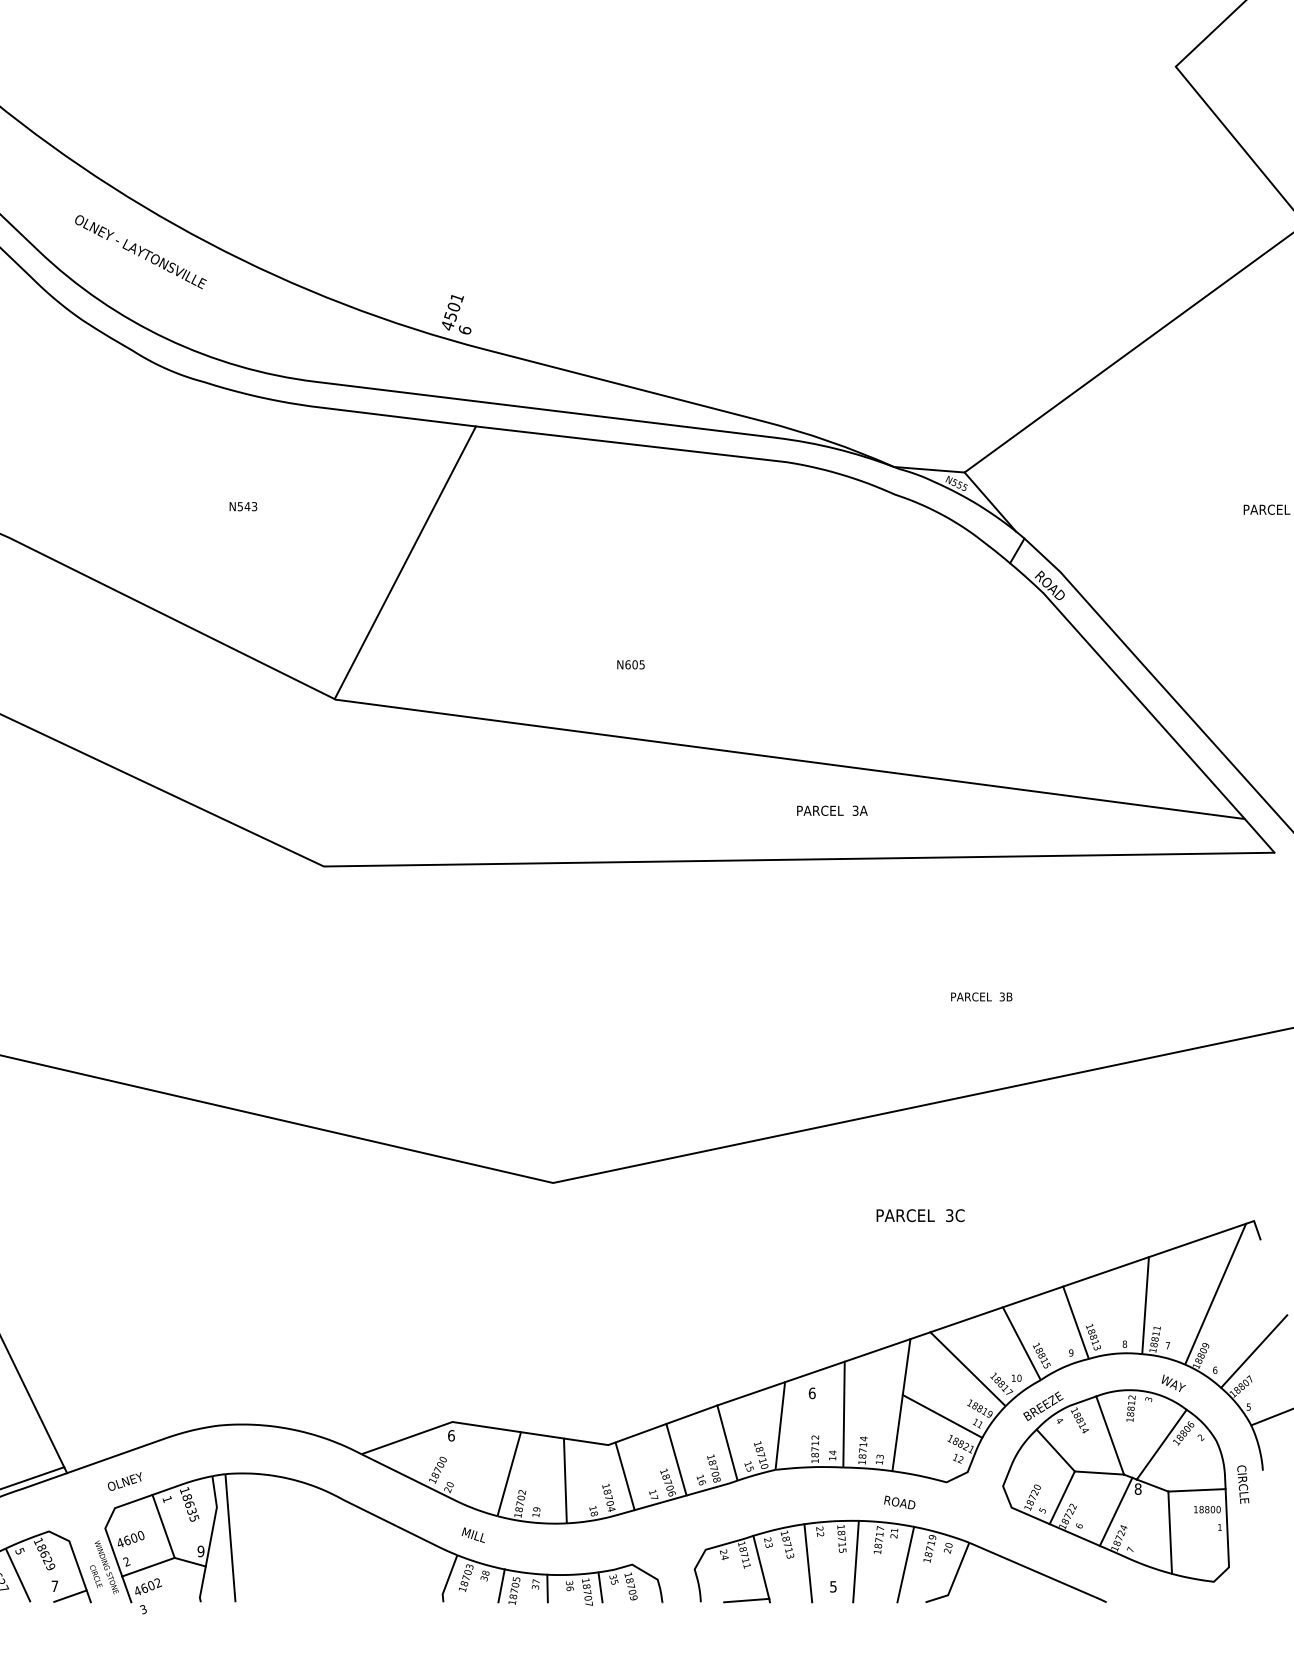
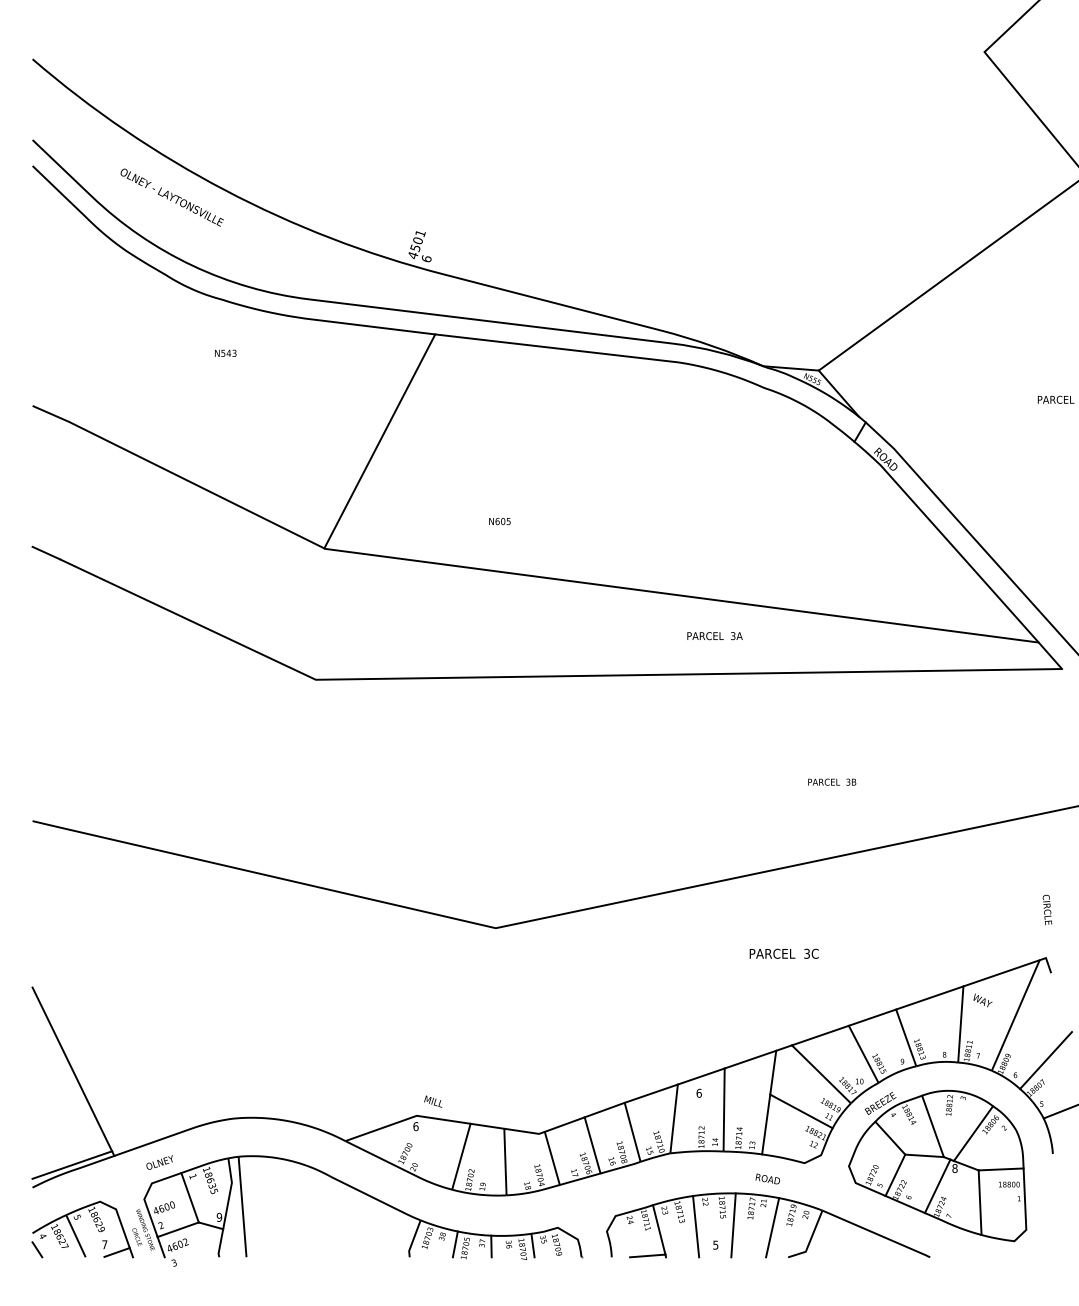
text: (243, 505) -> (225, 352), moved
text: (630, 664) -> (499, 521), moved
text: (1173, 1383) -> (982, 1000), moved
text: (1243, 1484) -> (1047, 909), moved
text: (473, 1535) -> (433, 1101), moved

